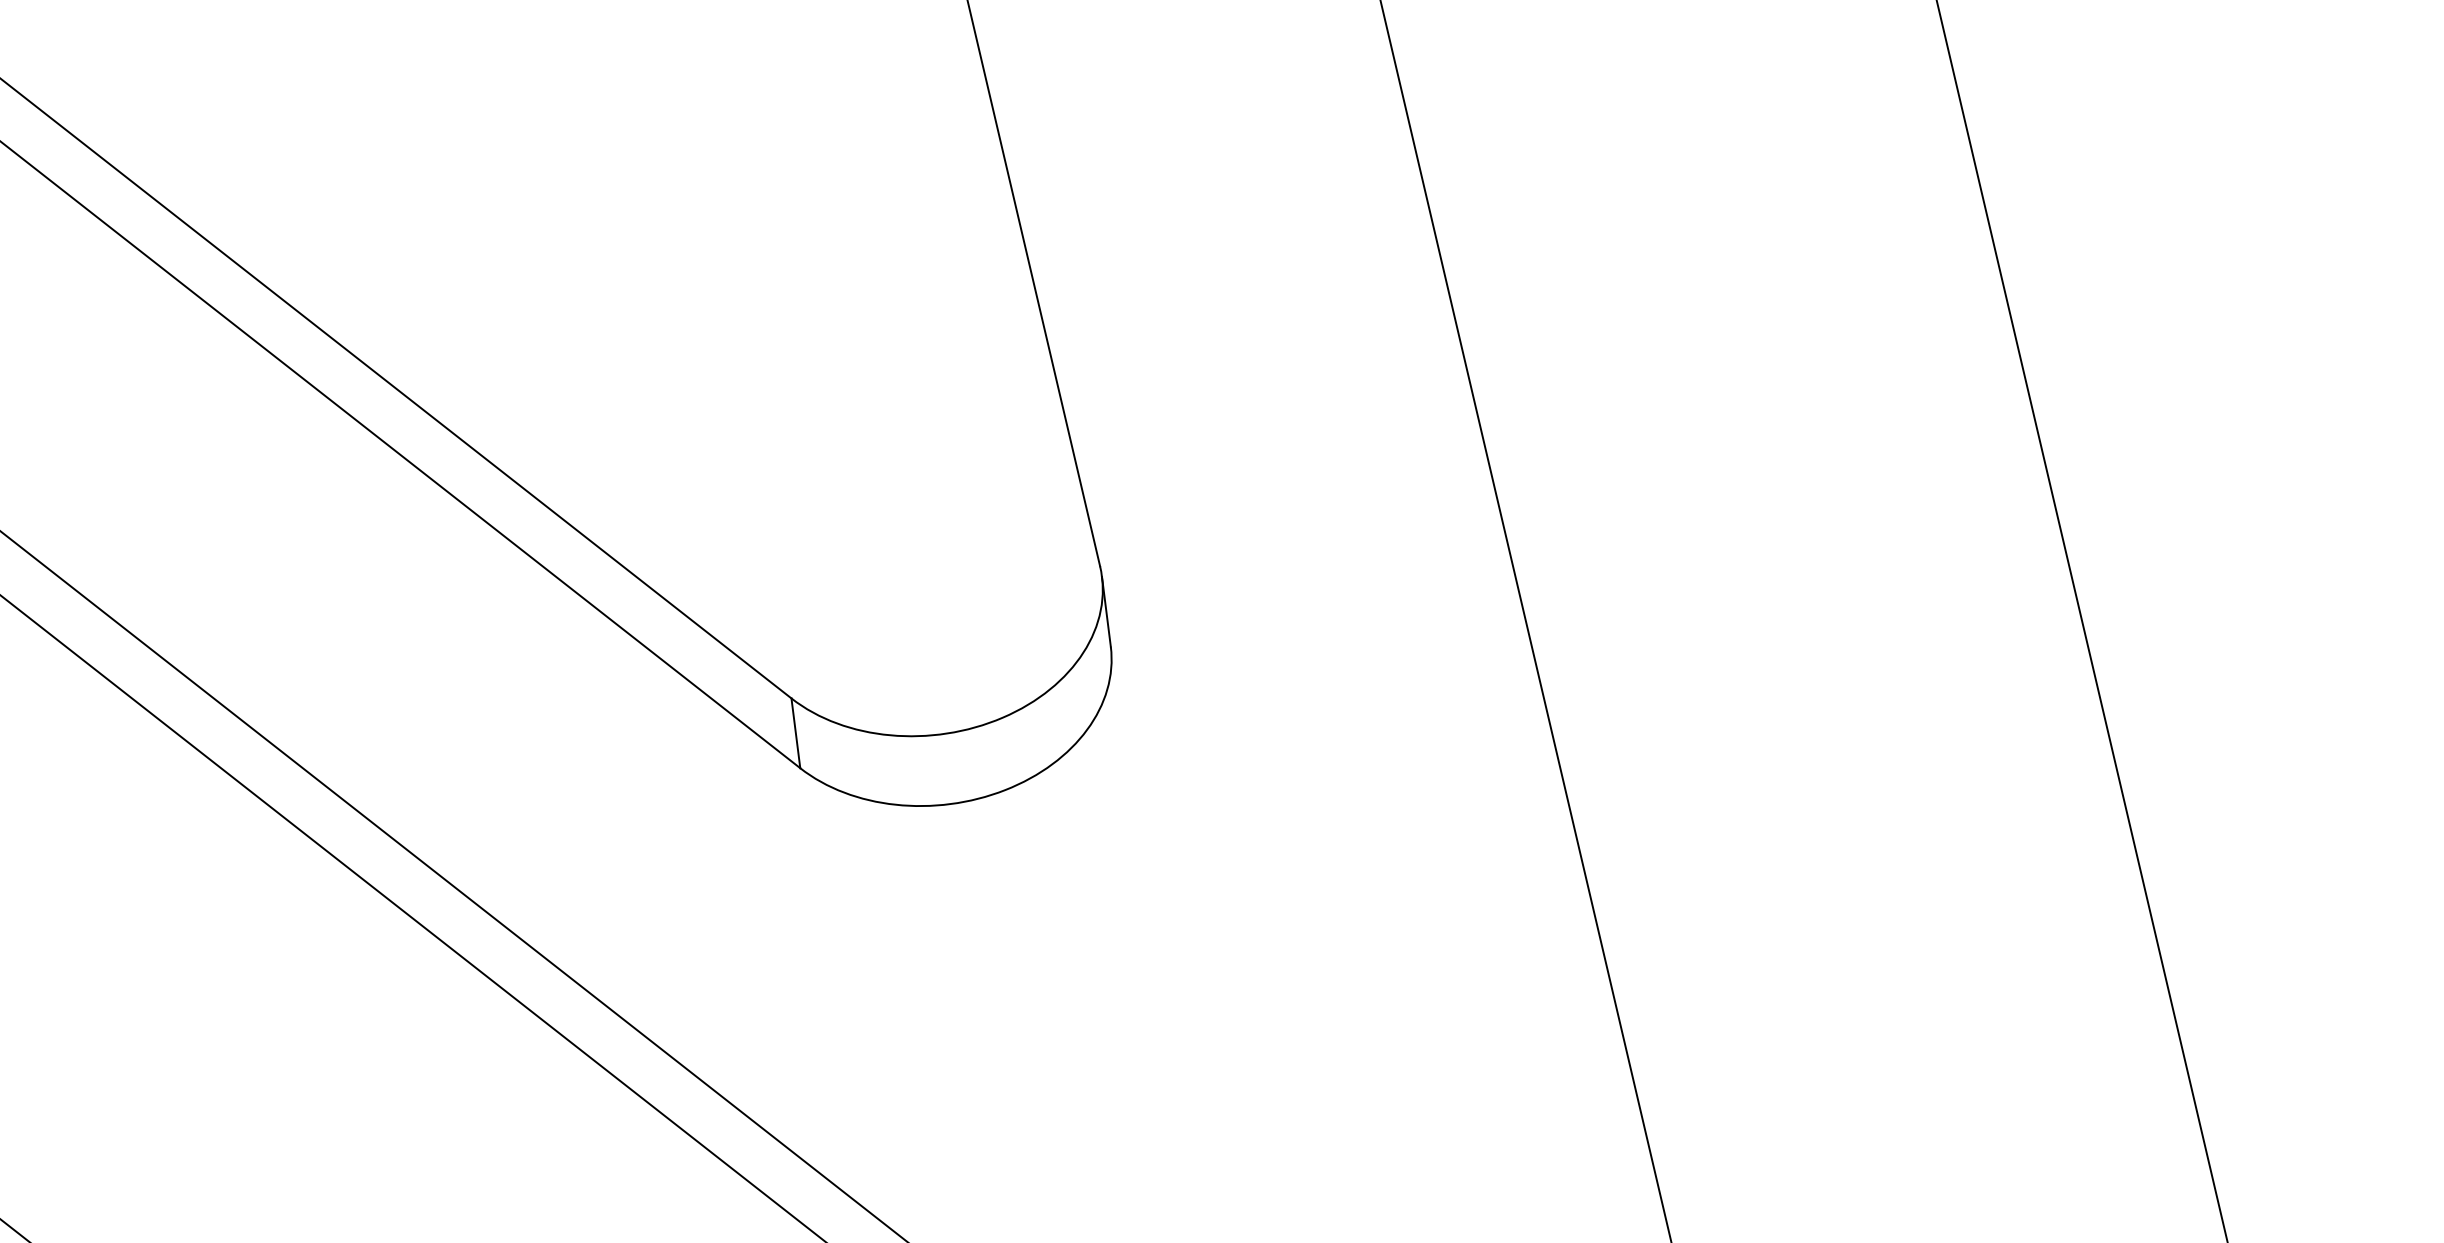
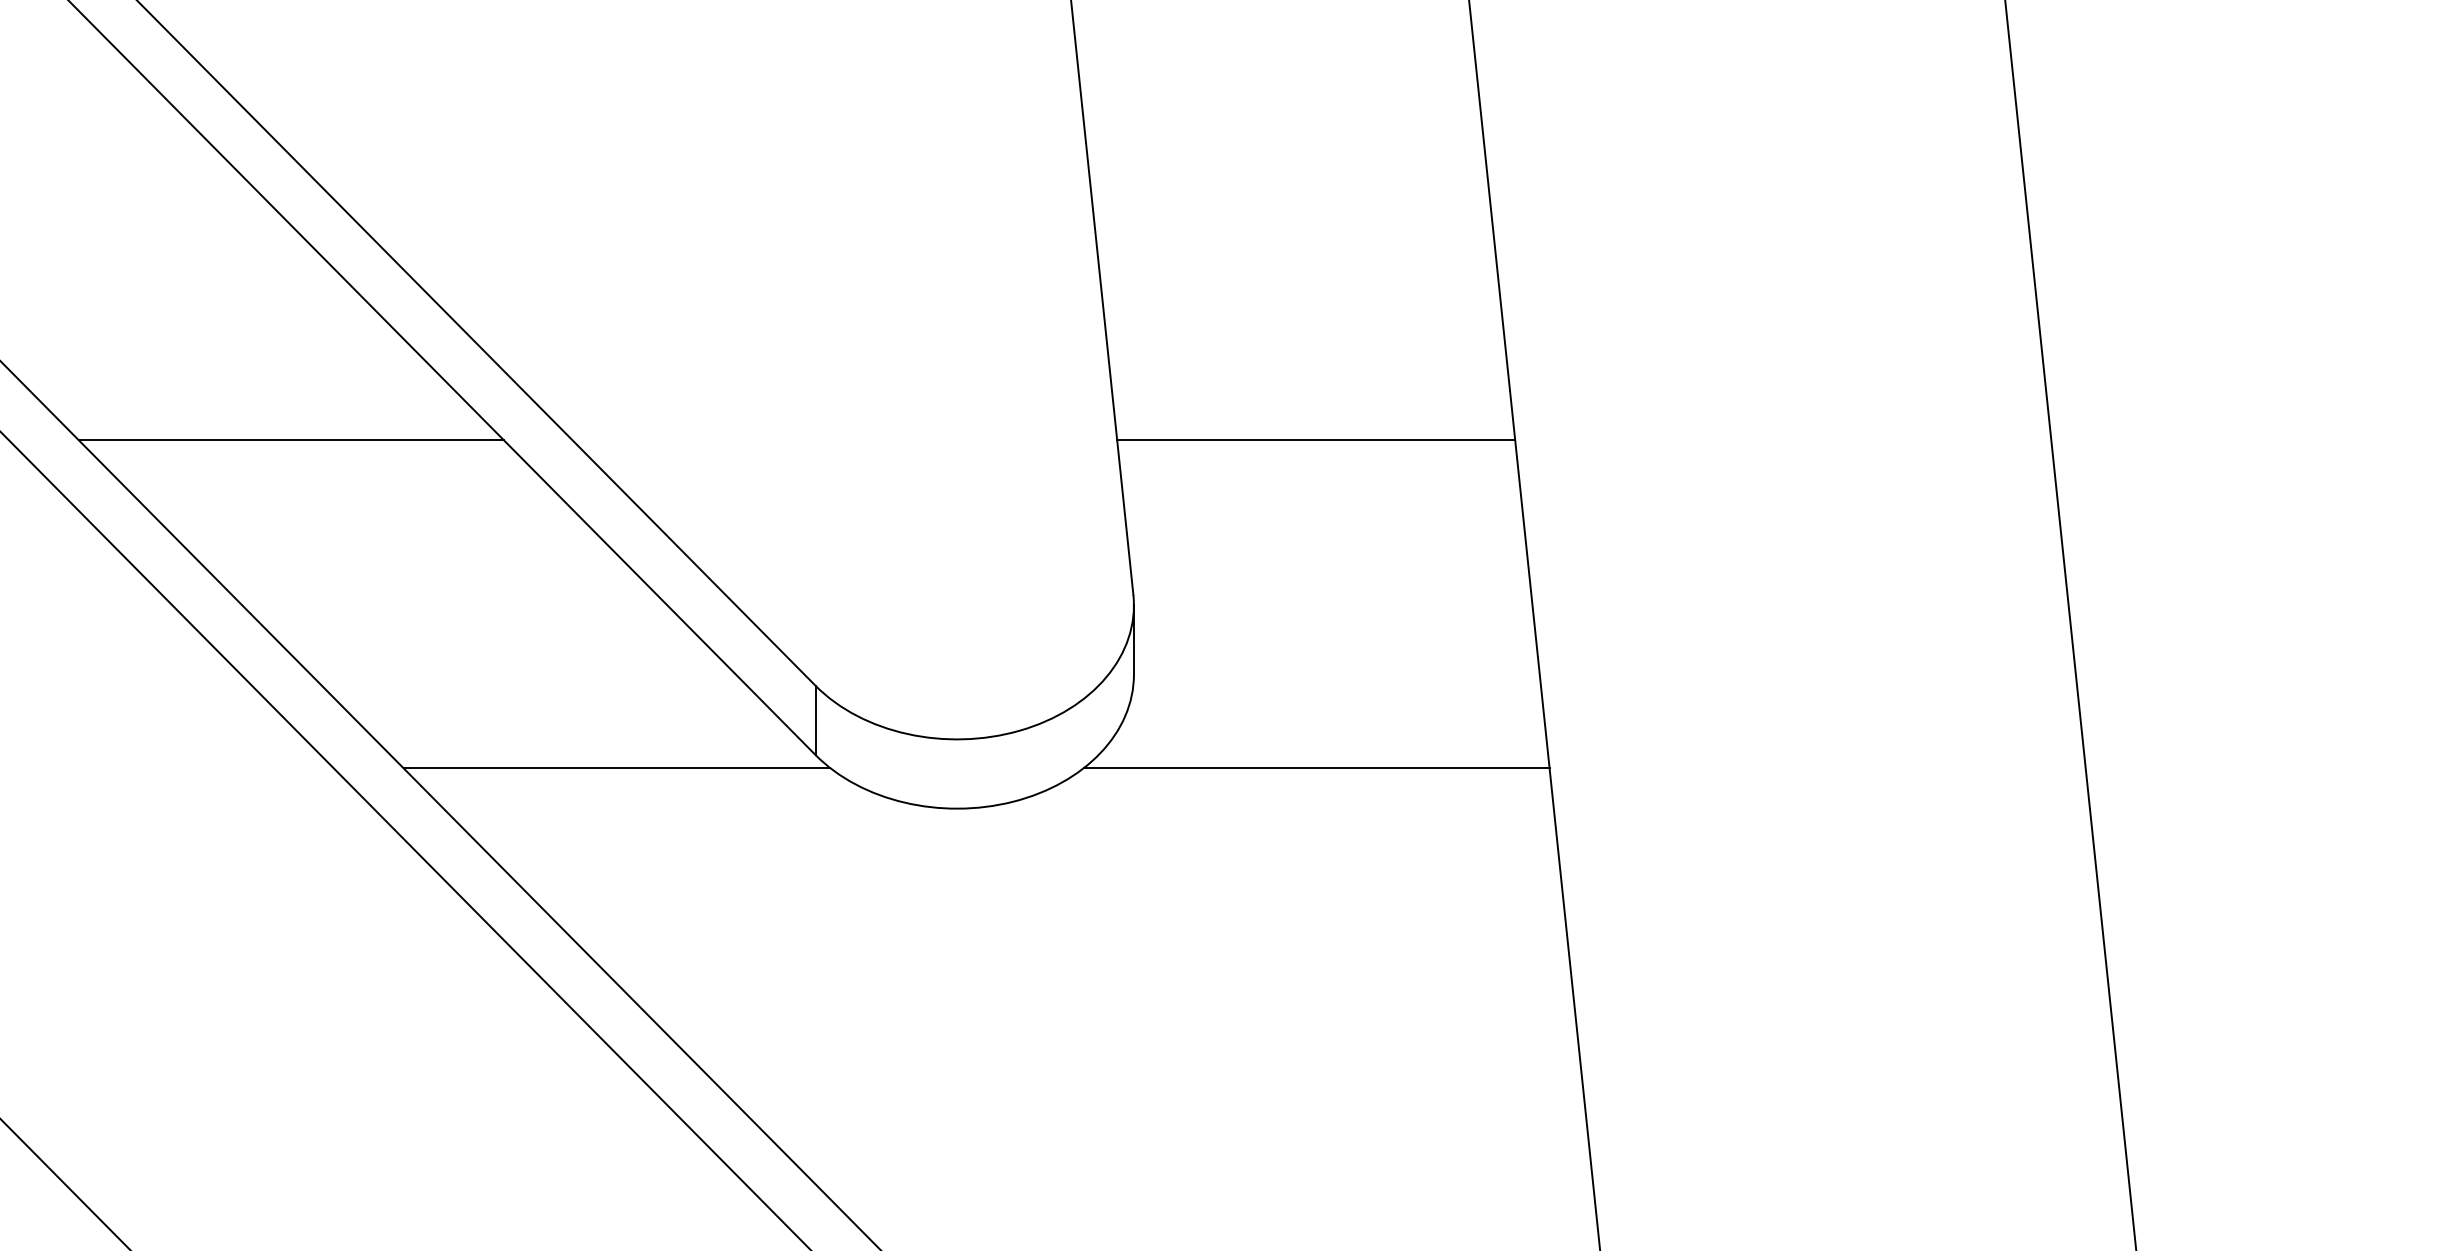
line: (1264, 387) -> (1316, 440), added
line: (231, 518) -> (290, 440), added
line: (1306, 717) -> (1316, 768), added
line: (601, 807) -> (616, 768), added

